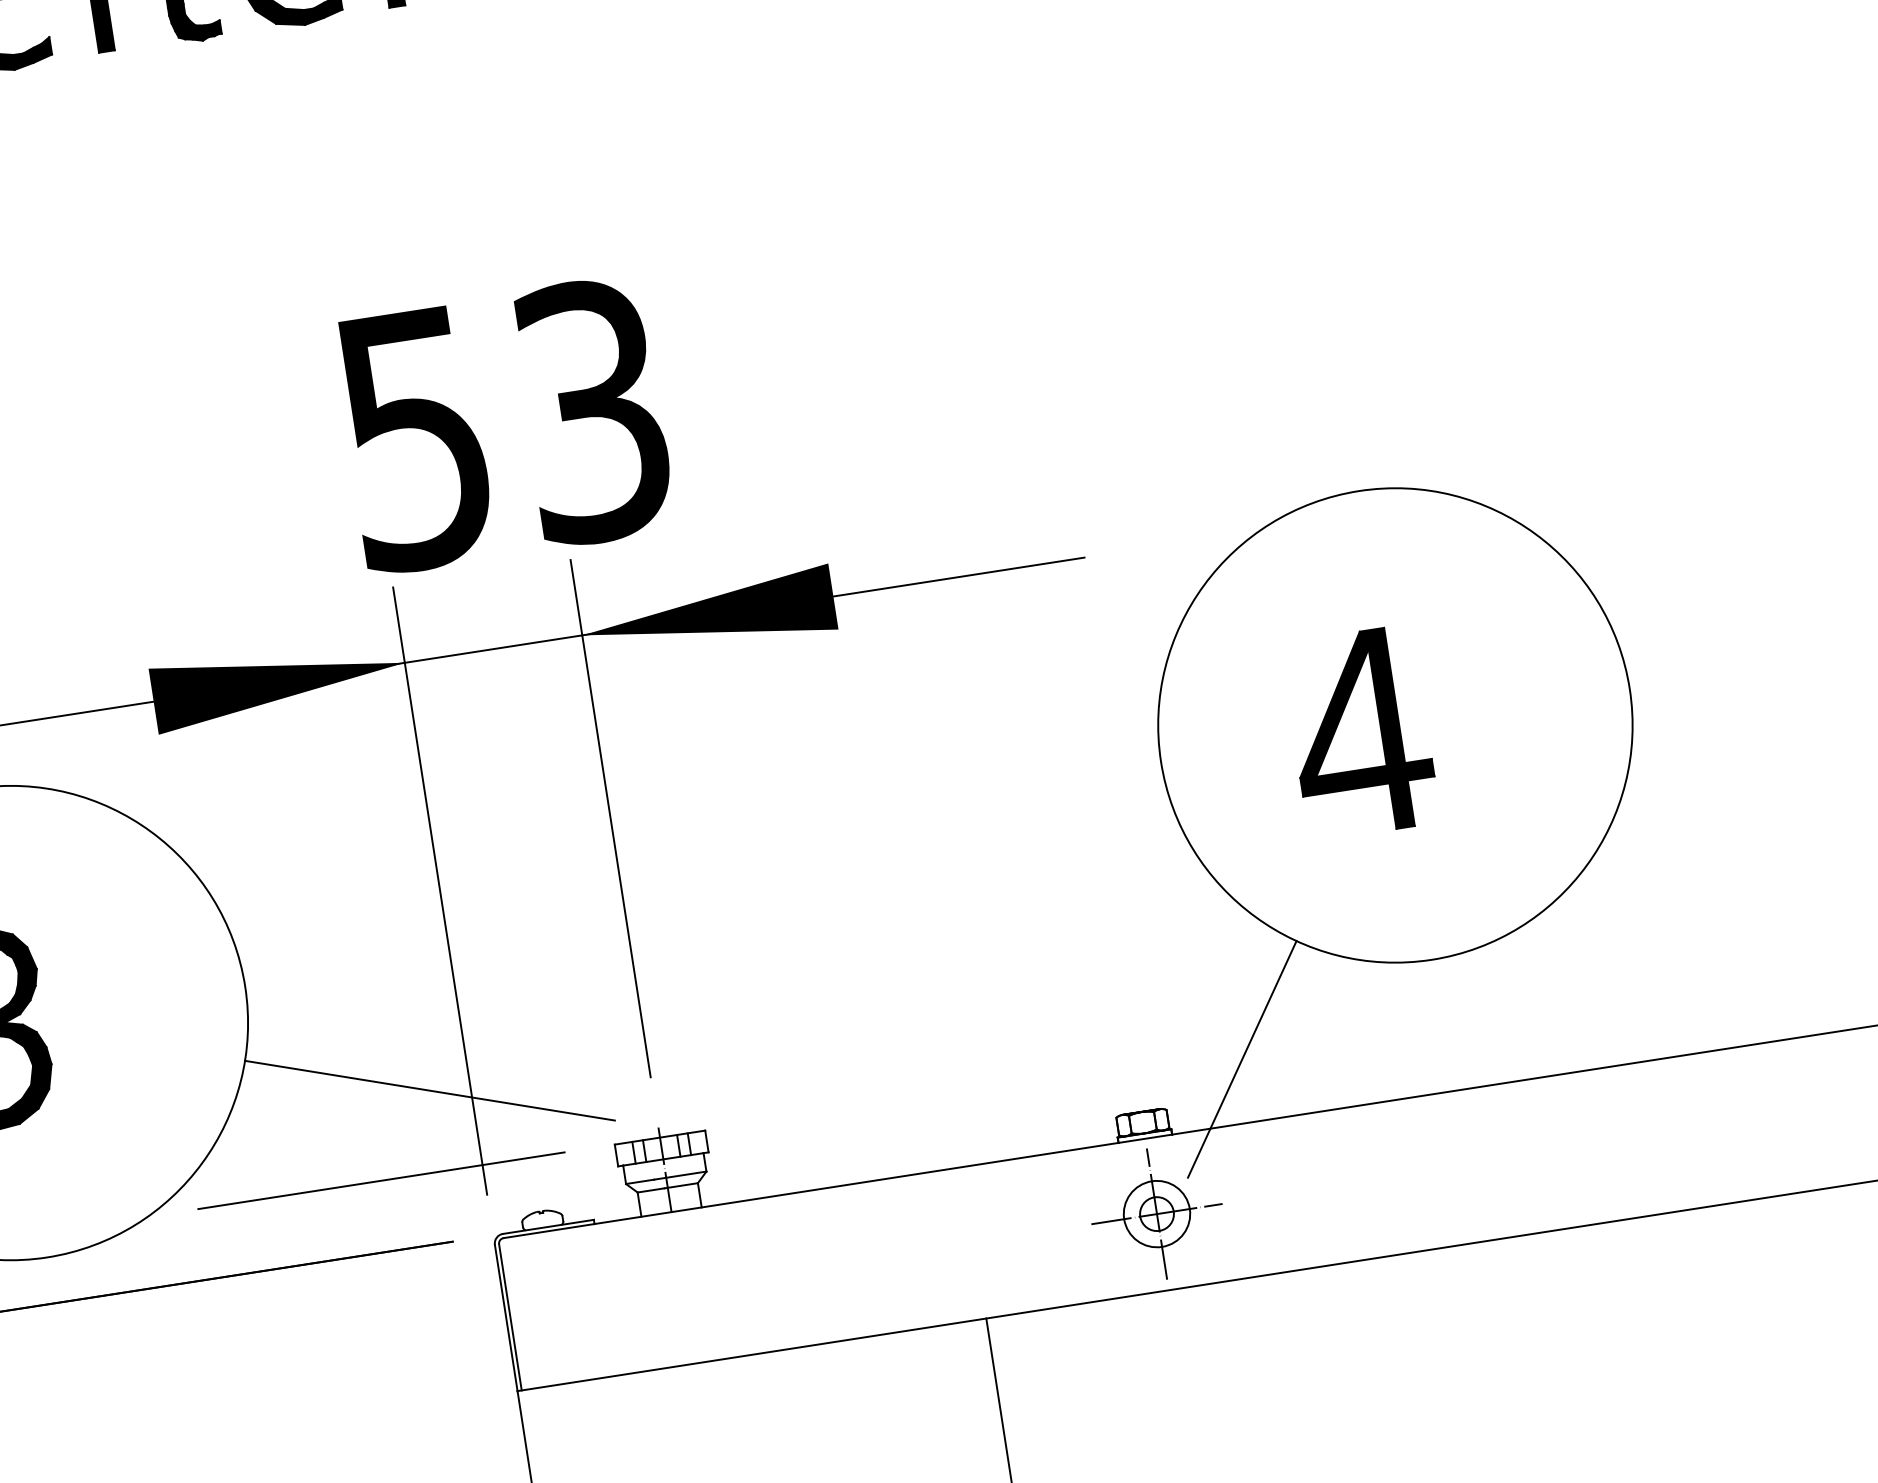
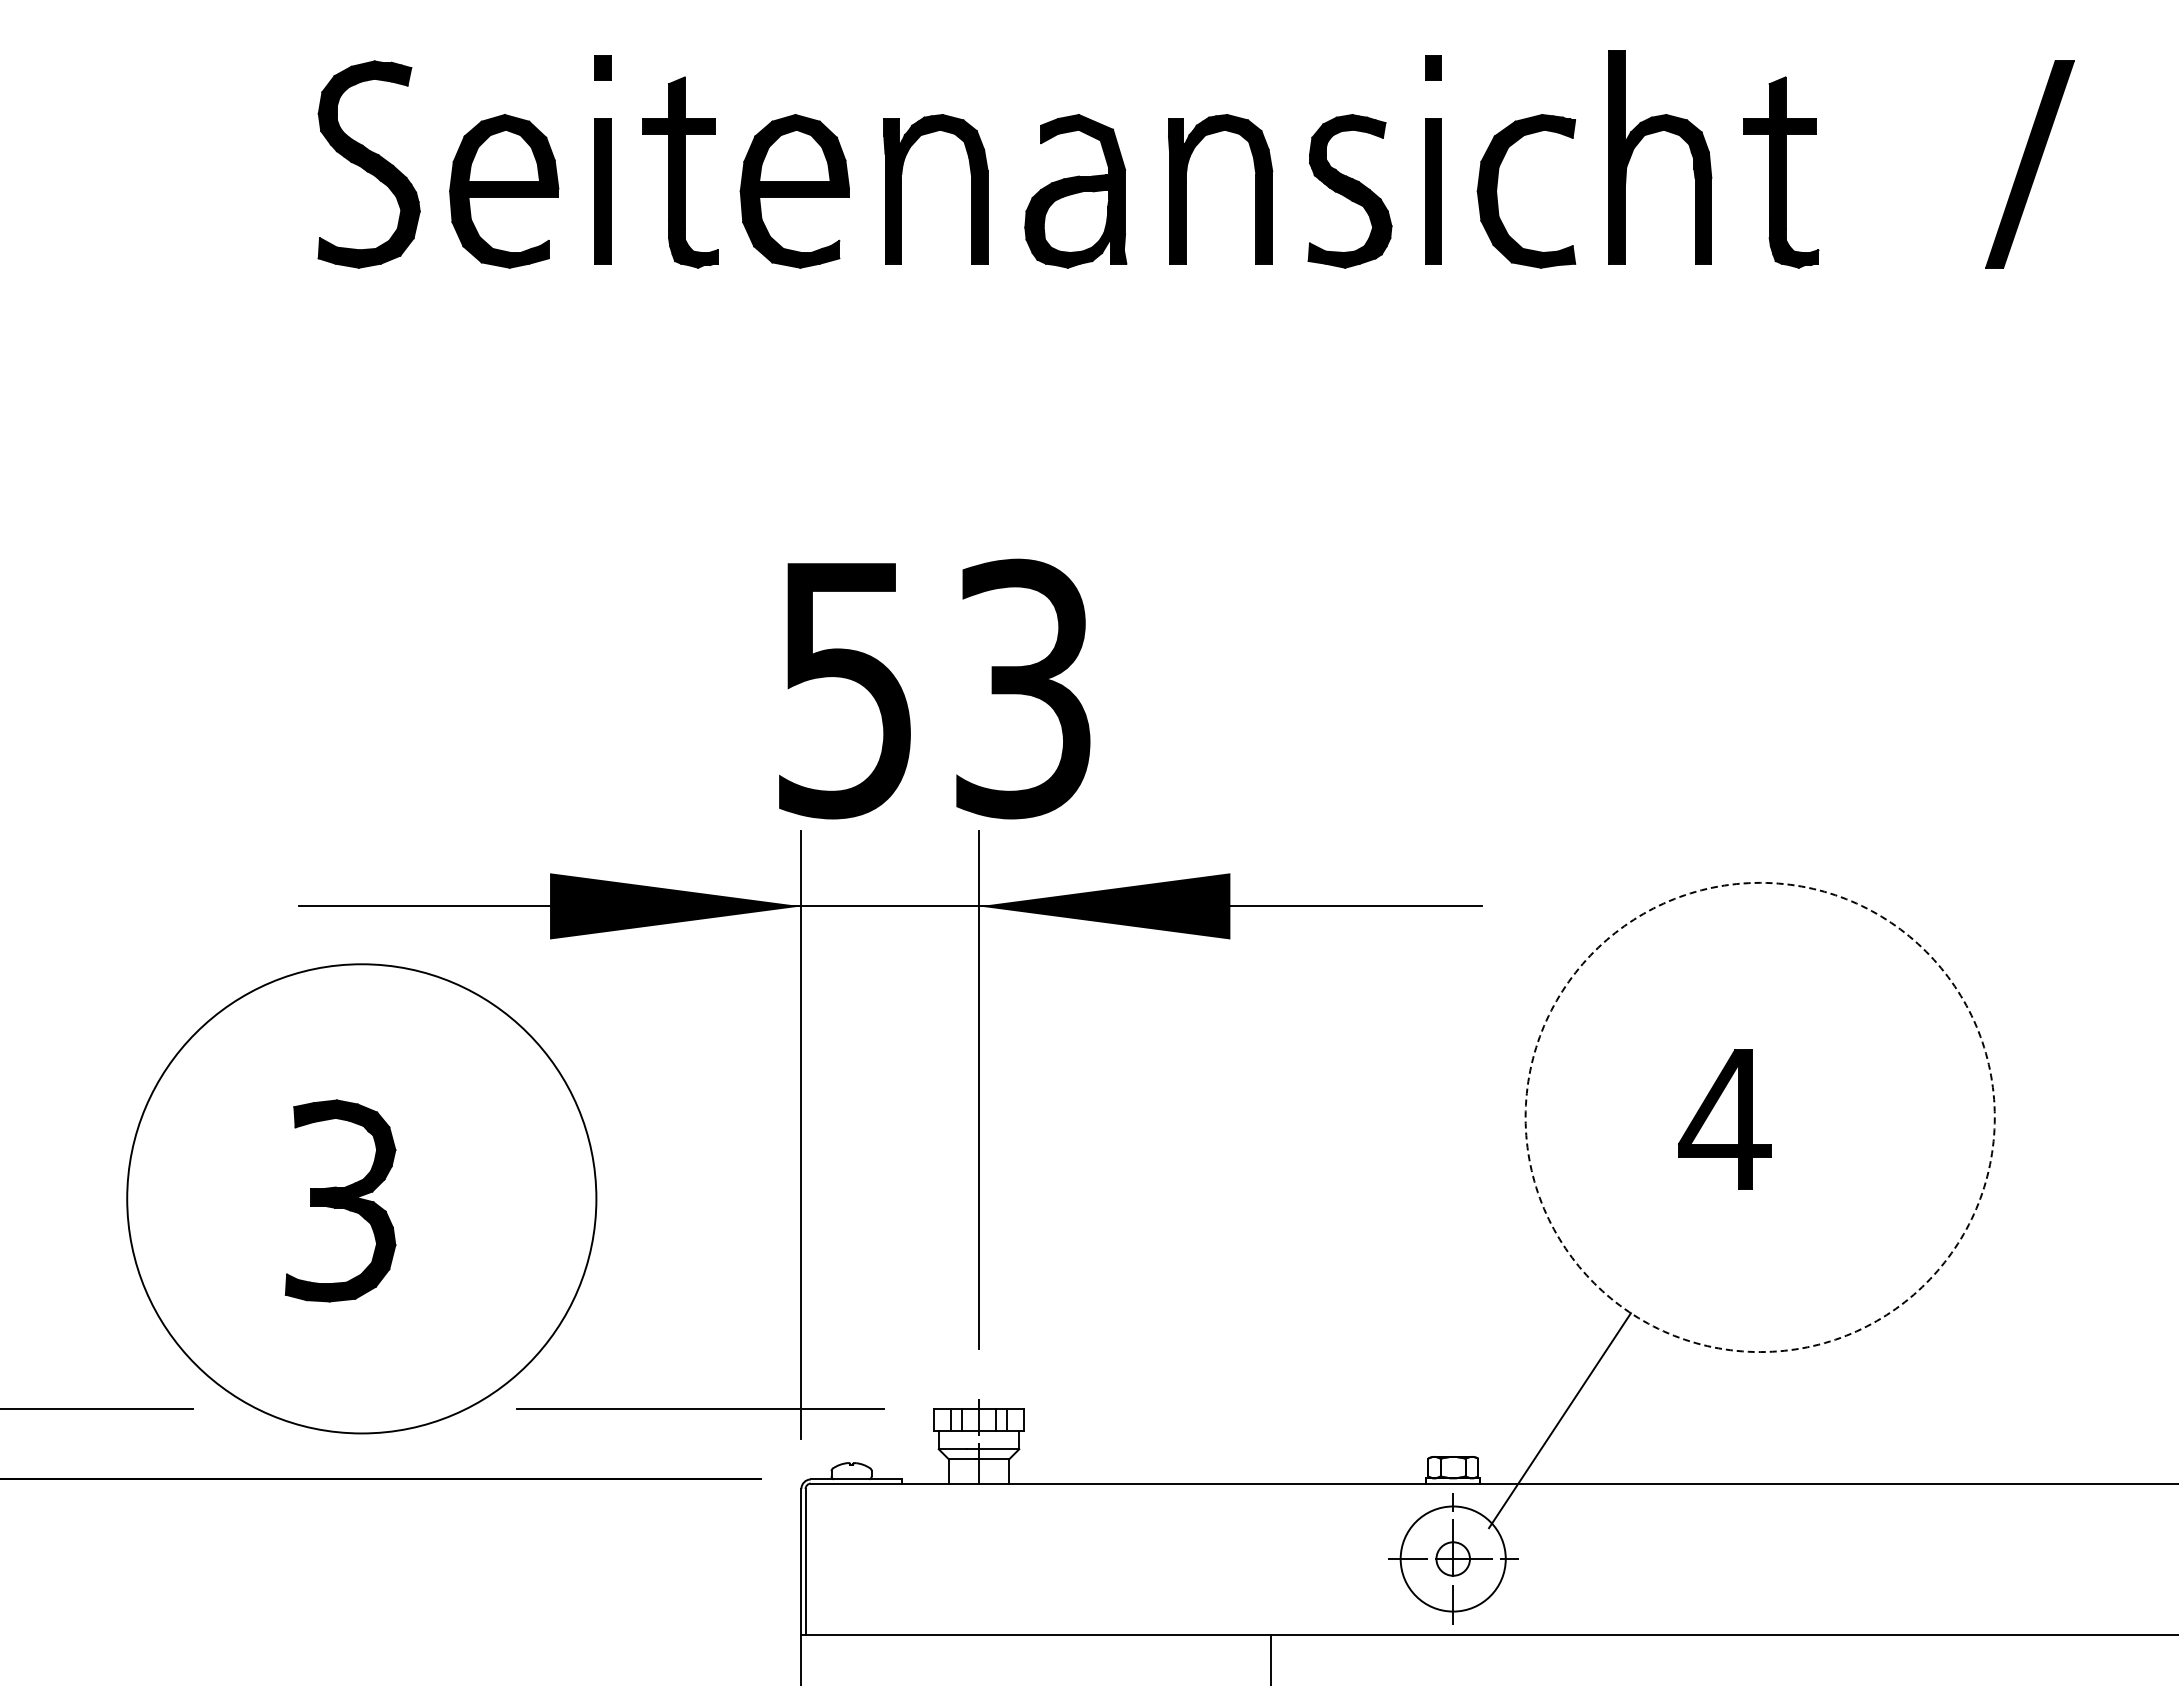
circle: (1394, 725) -> (1759, 1117), solid -> dashed
part: (1360, 733) -> (1724, 1119), size x0.7
line: (429, 1090) -> (760, 1328), removed
circle: (1157, 1213) -> (1453, 1558), size x1.6

